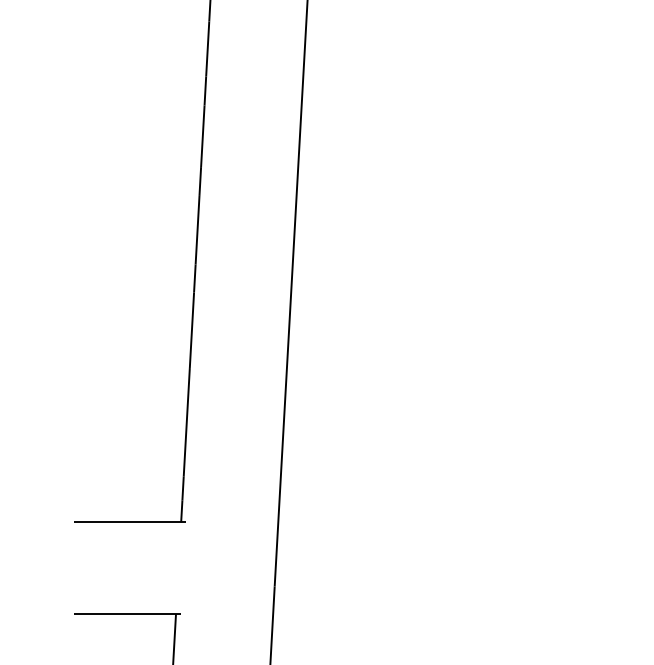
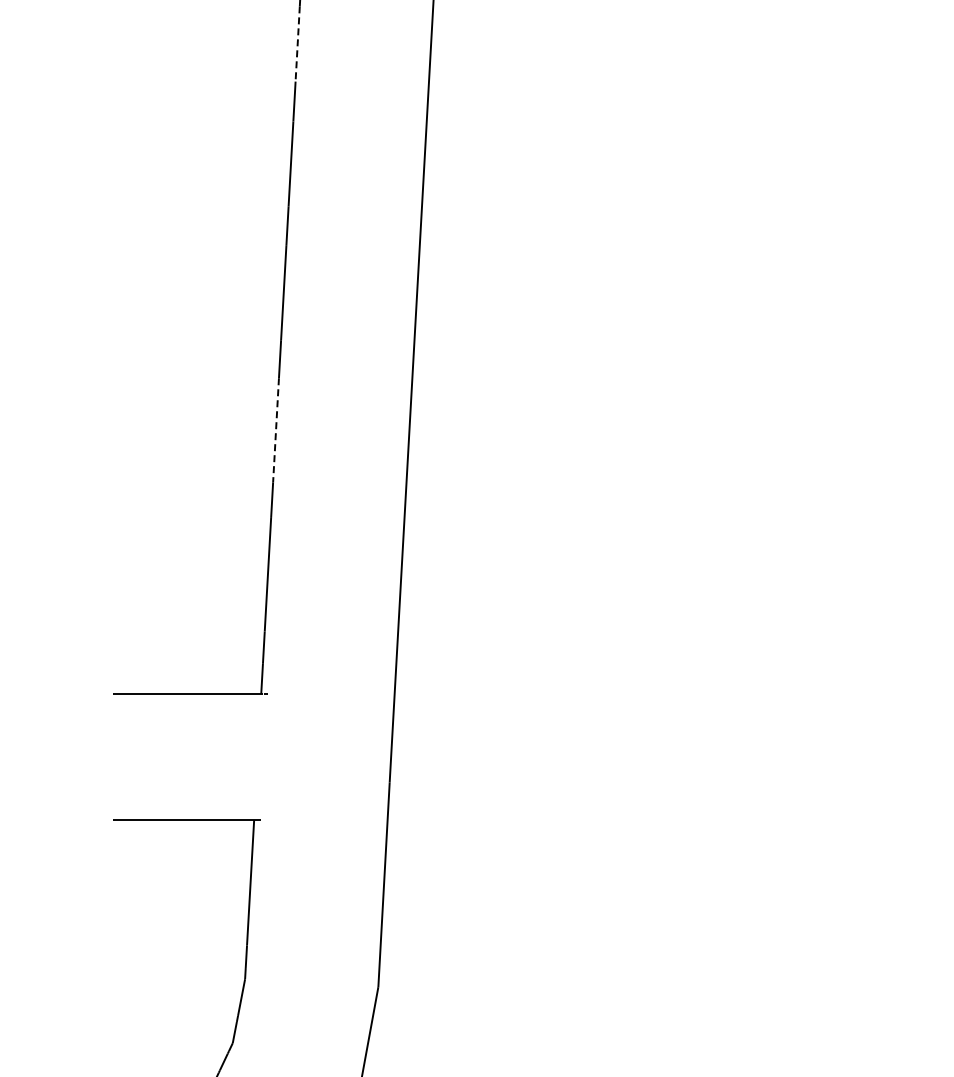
line: (207, 48) -> (297, 43), solid -> dashed
line: (192, 330) -> (276, 430), solid -> dashed

